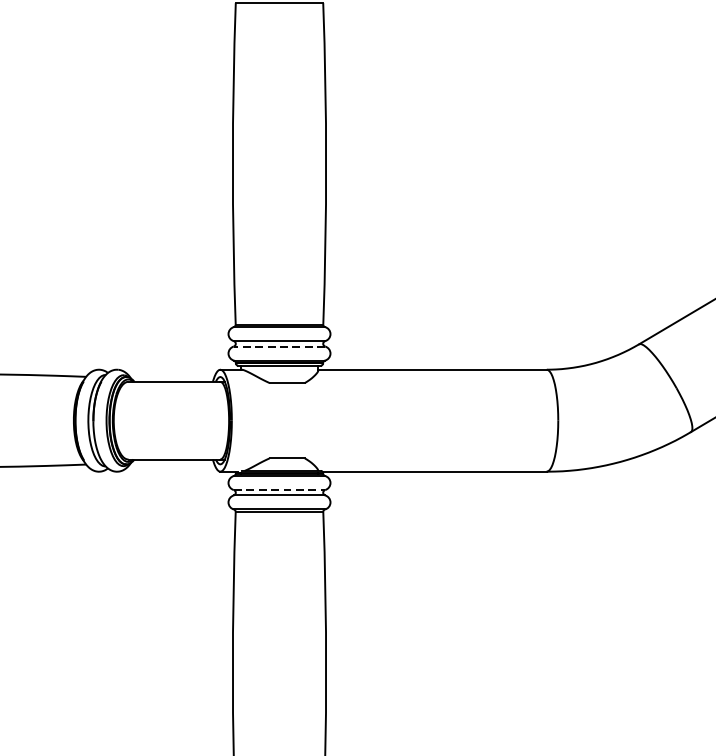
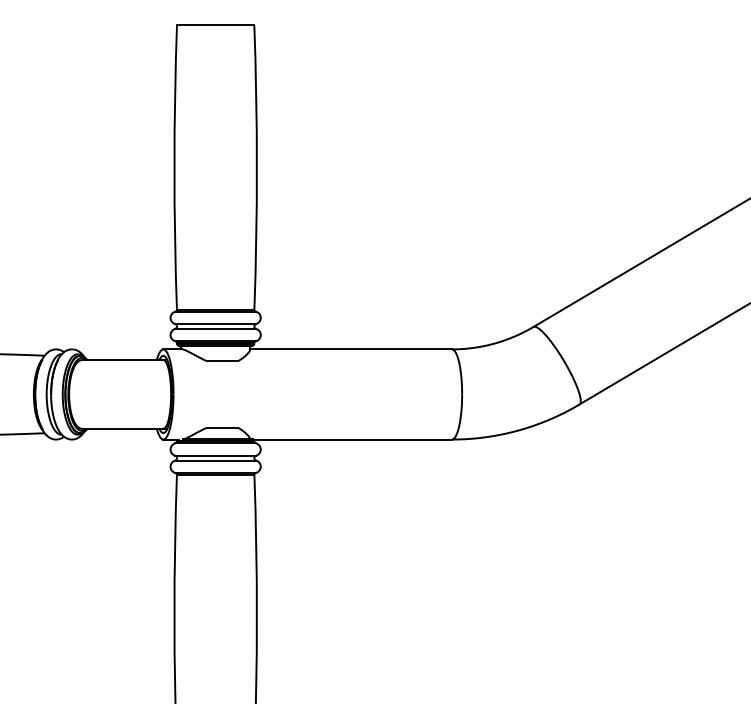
line: (279, 346) -> (215, 328), dashed -> solid
line: (280, 489) -> (216, 455), dashed -> solid

